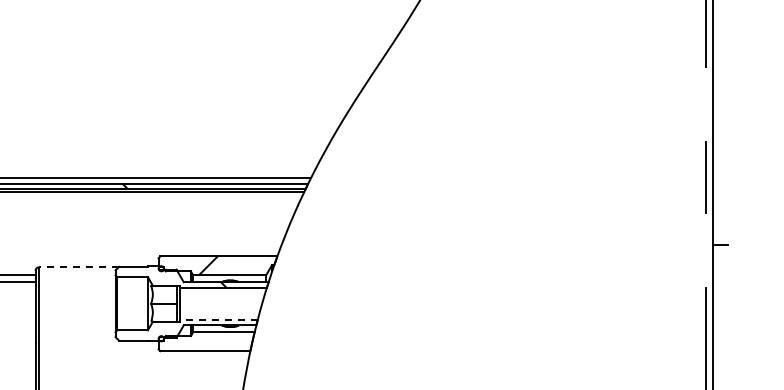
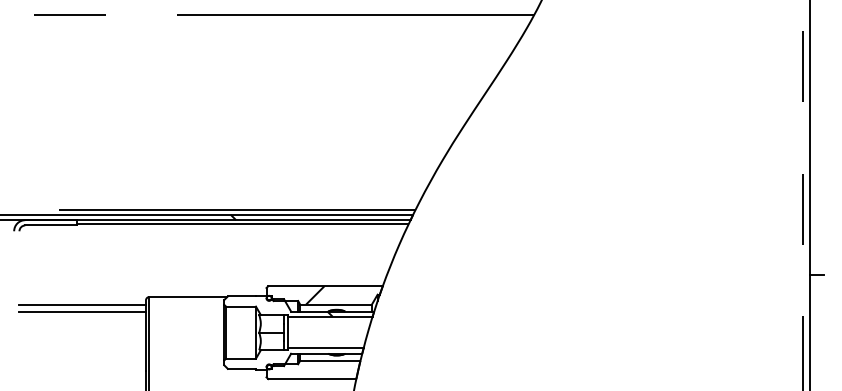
line: (78, 266) -> (188, 296), dashed -> solid
line: (218, 319) -> (325, 348), dashed -> solid

